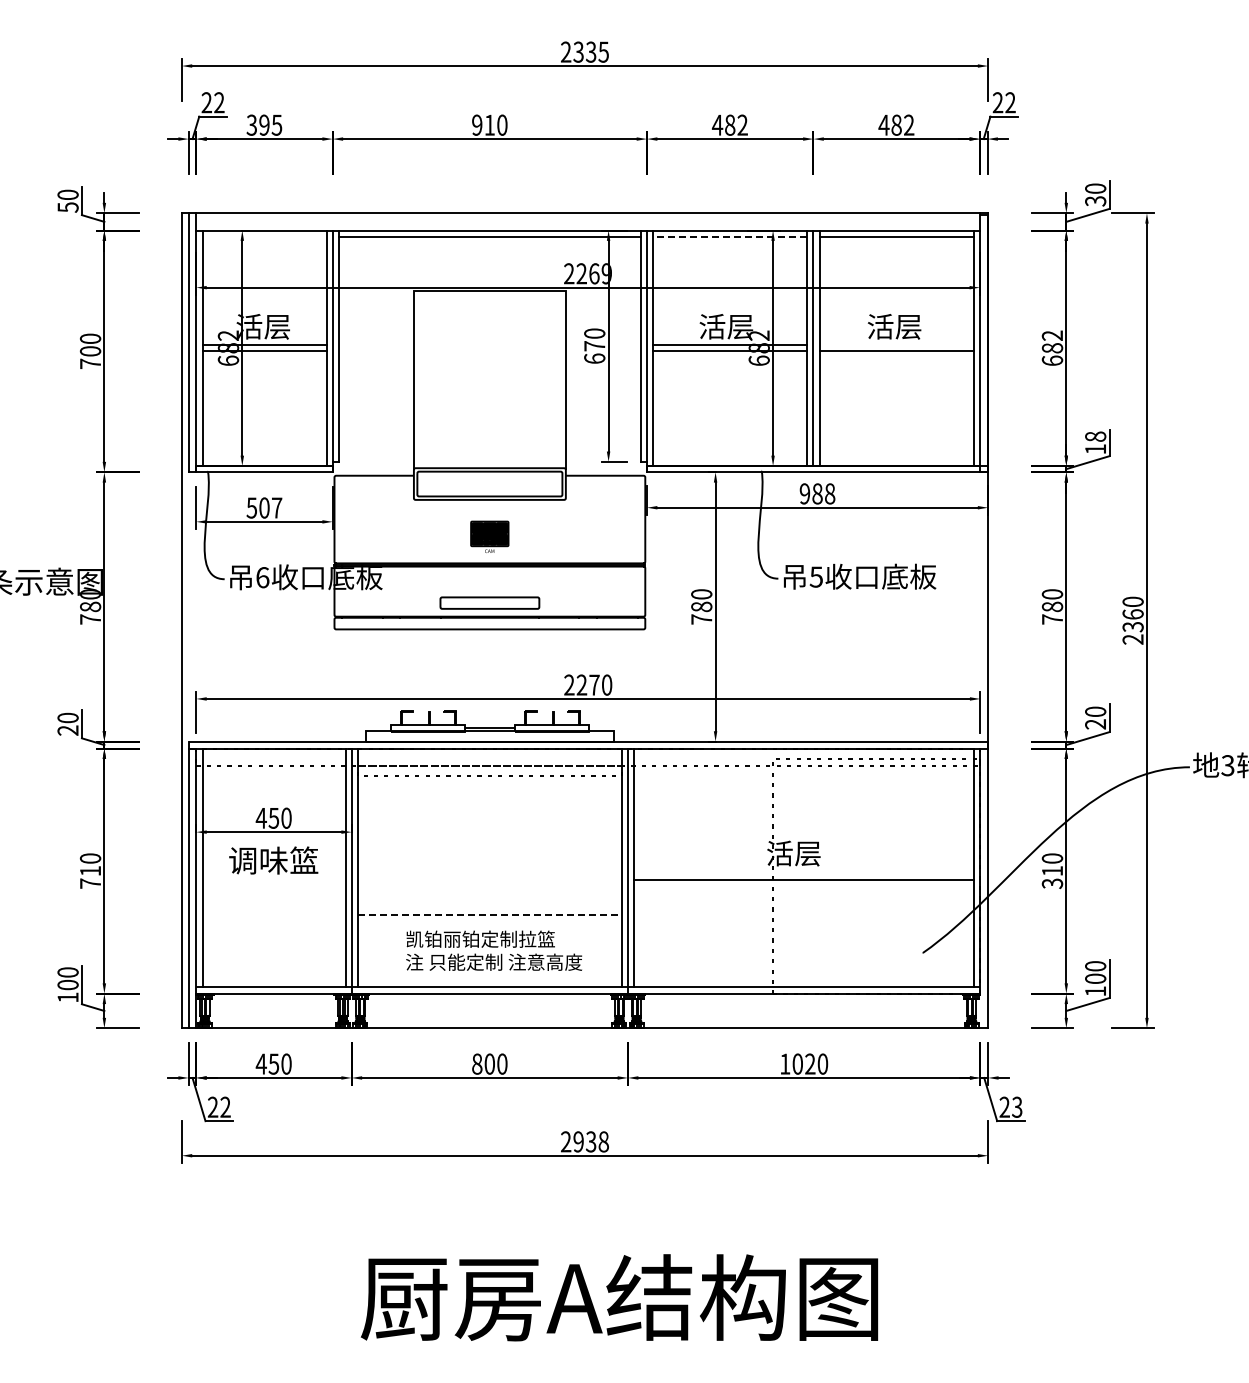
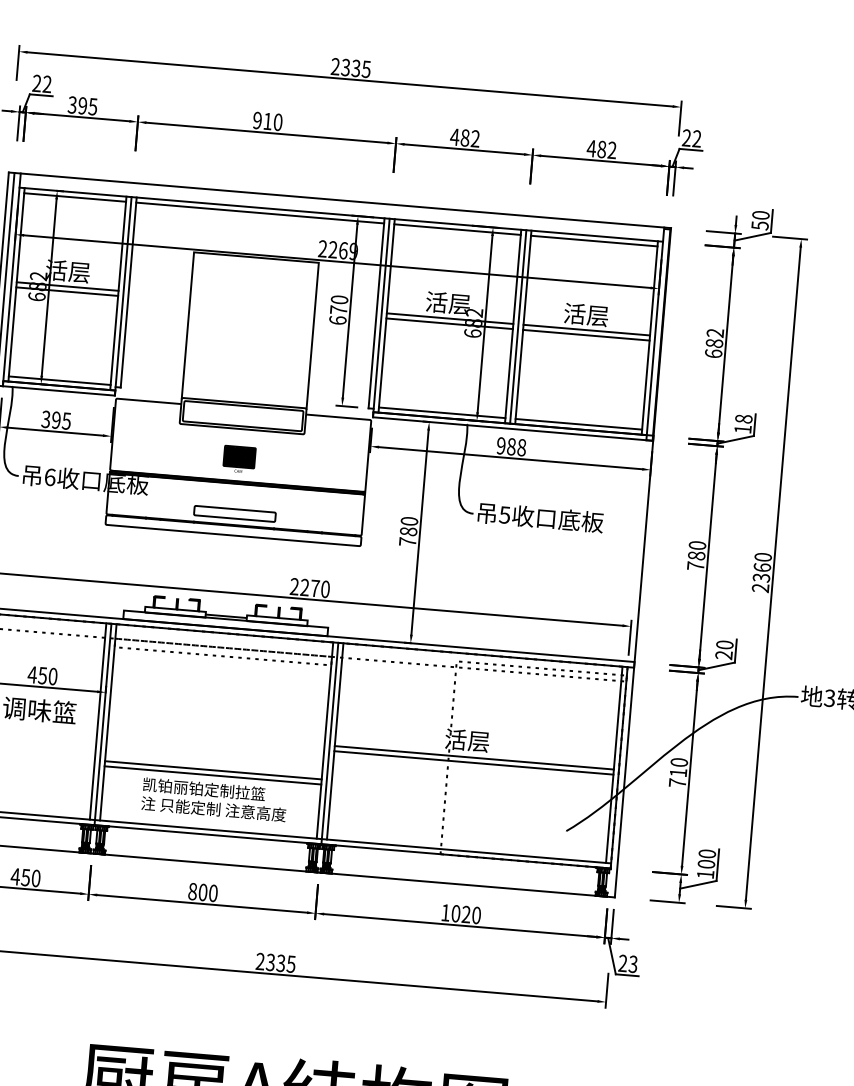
text: (1095, 200) -> (760, 225), 30 -> 50
line: (264, 236) -> (75, 197), added
line: (729, 236) -> (456, 229), dashed -> solid
line: (896, 345) -> (586, 330), added
line: (264, 459) -> (59, 380), added
line: (730, 459) -> (442, 412), added
line: (896, 459) -> (578, 424), added
text: (264, 507) -> (56, 419), 507 -> 395
line: (804, 873) -> (474, 757), added
text: (1052, 883) -> (677, 782), 310 -> 710
line: (489, 915) -> (213, 770), dashed -> solid
line: (489, 921) -> (212, 775), added
text: (590, 1141) -> (280, 962), 2938 -> 2335

